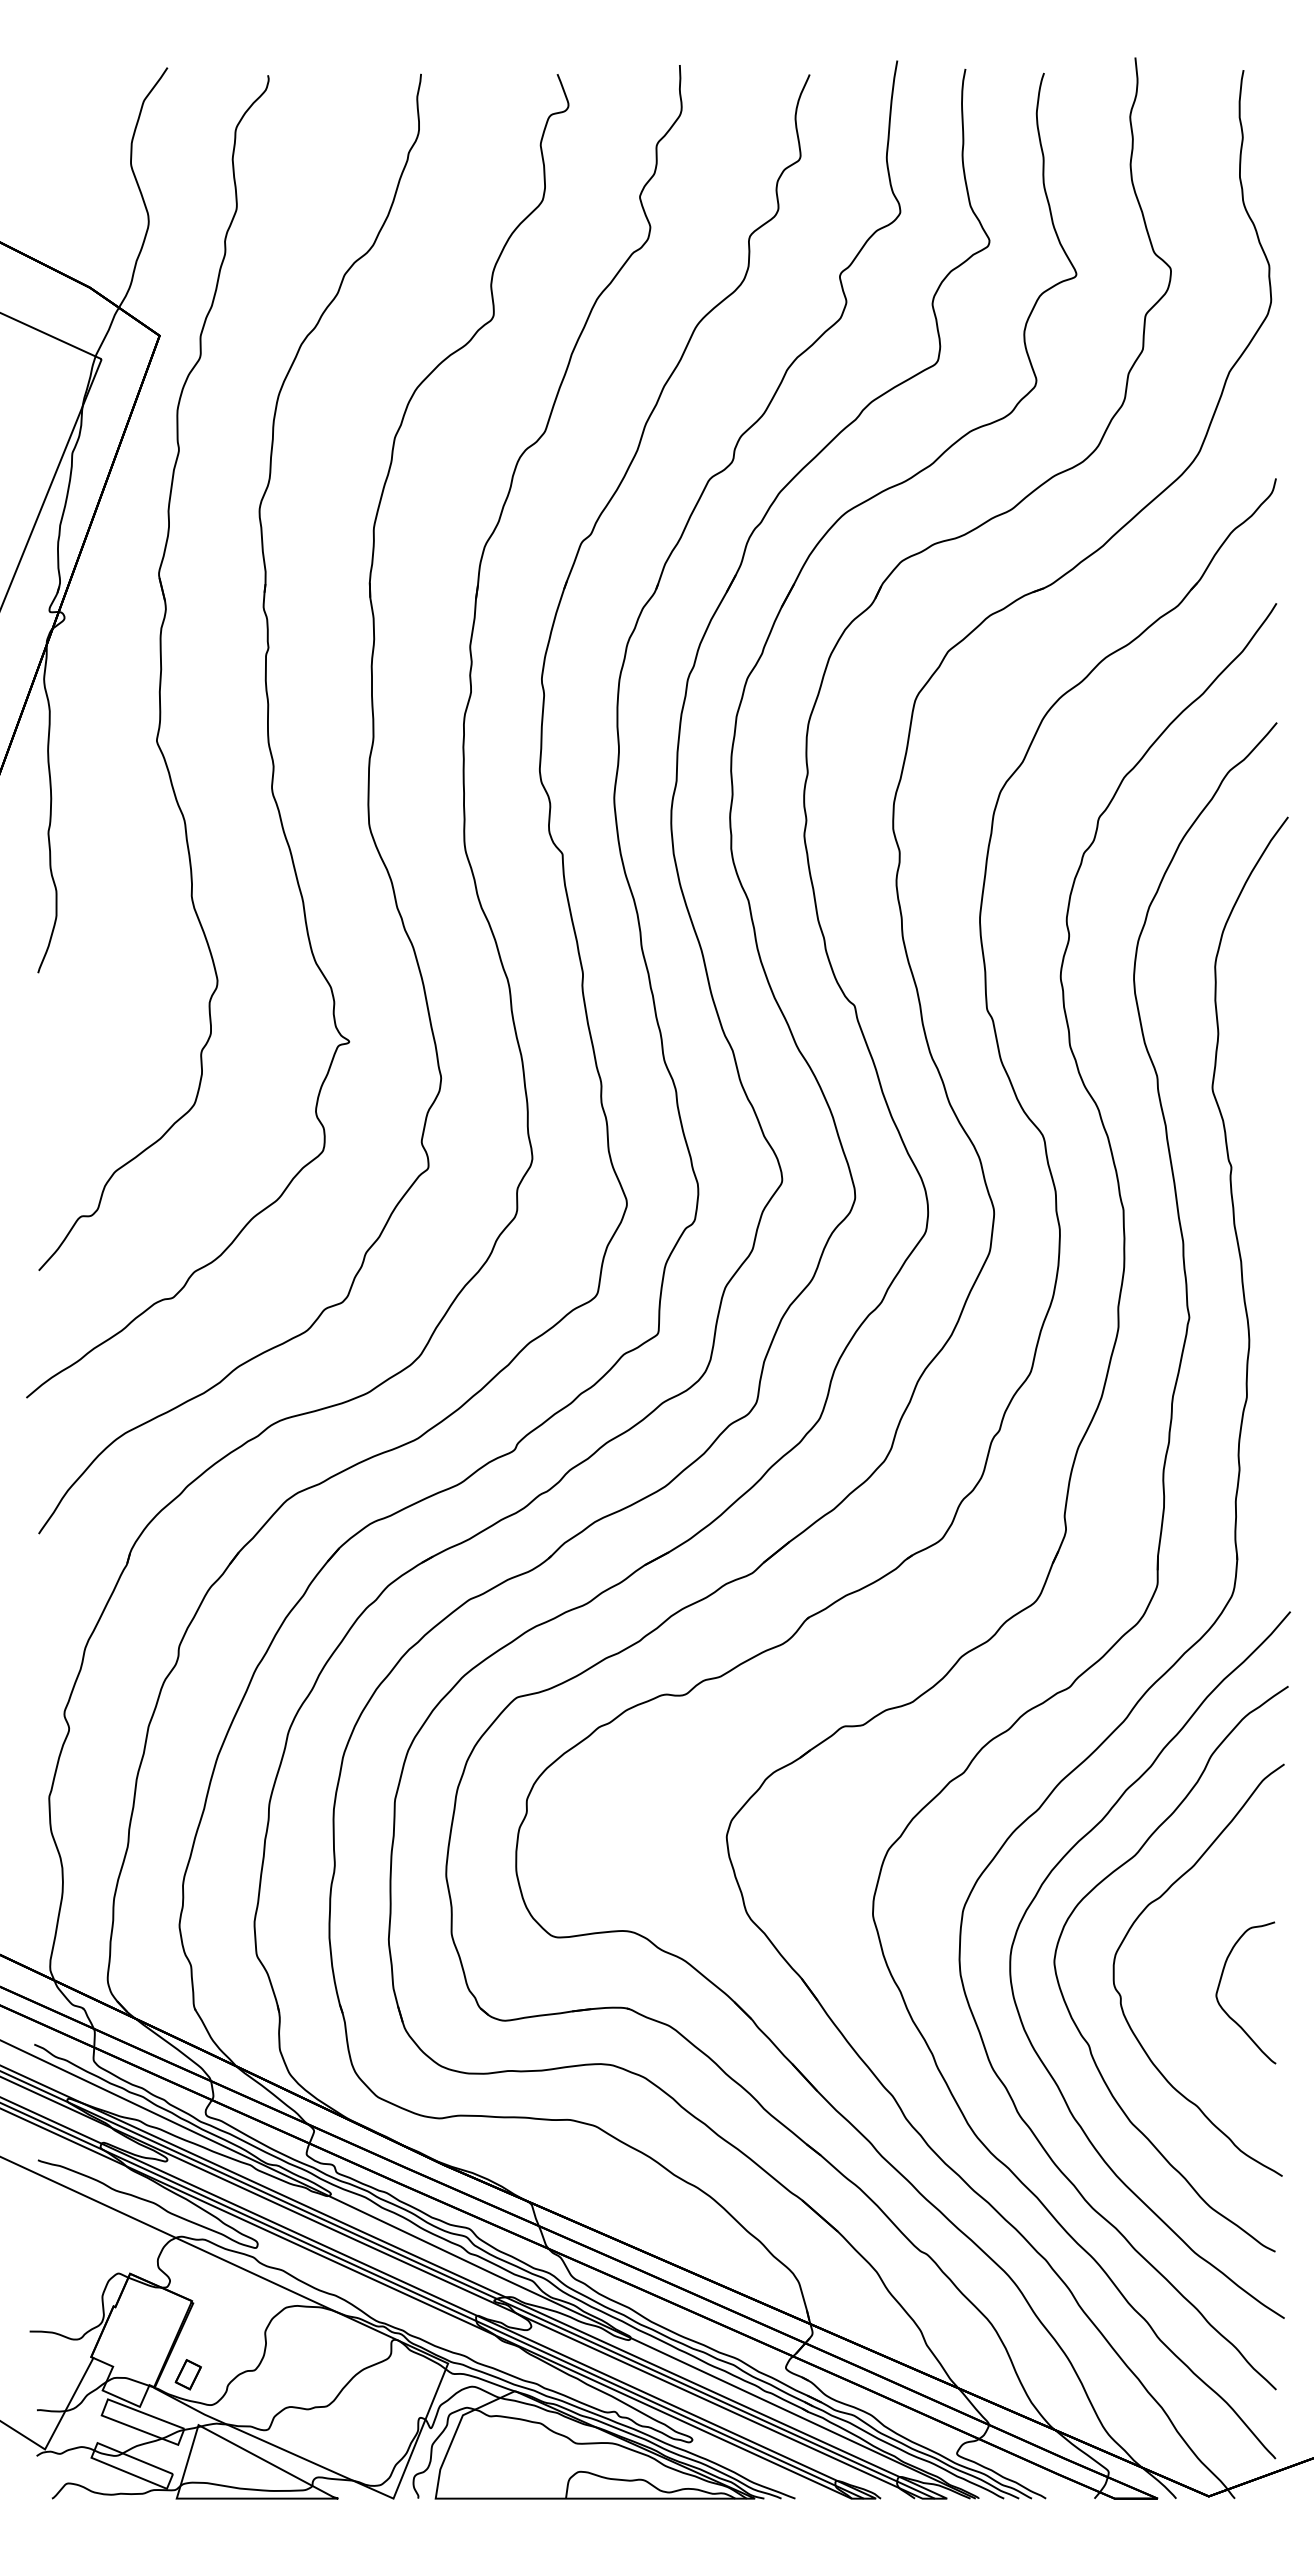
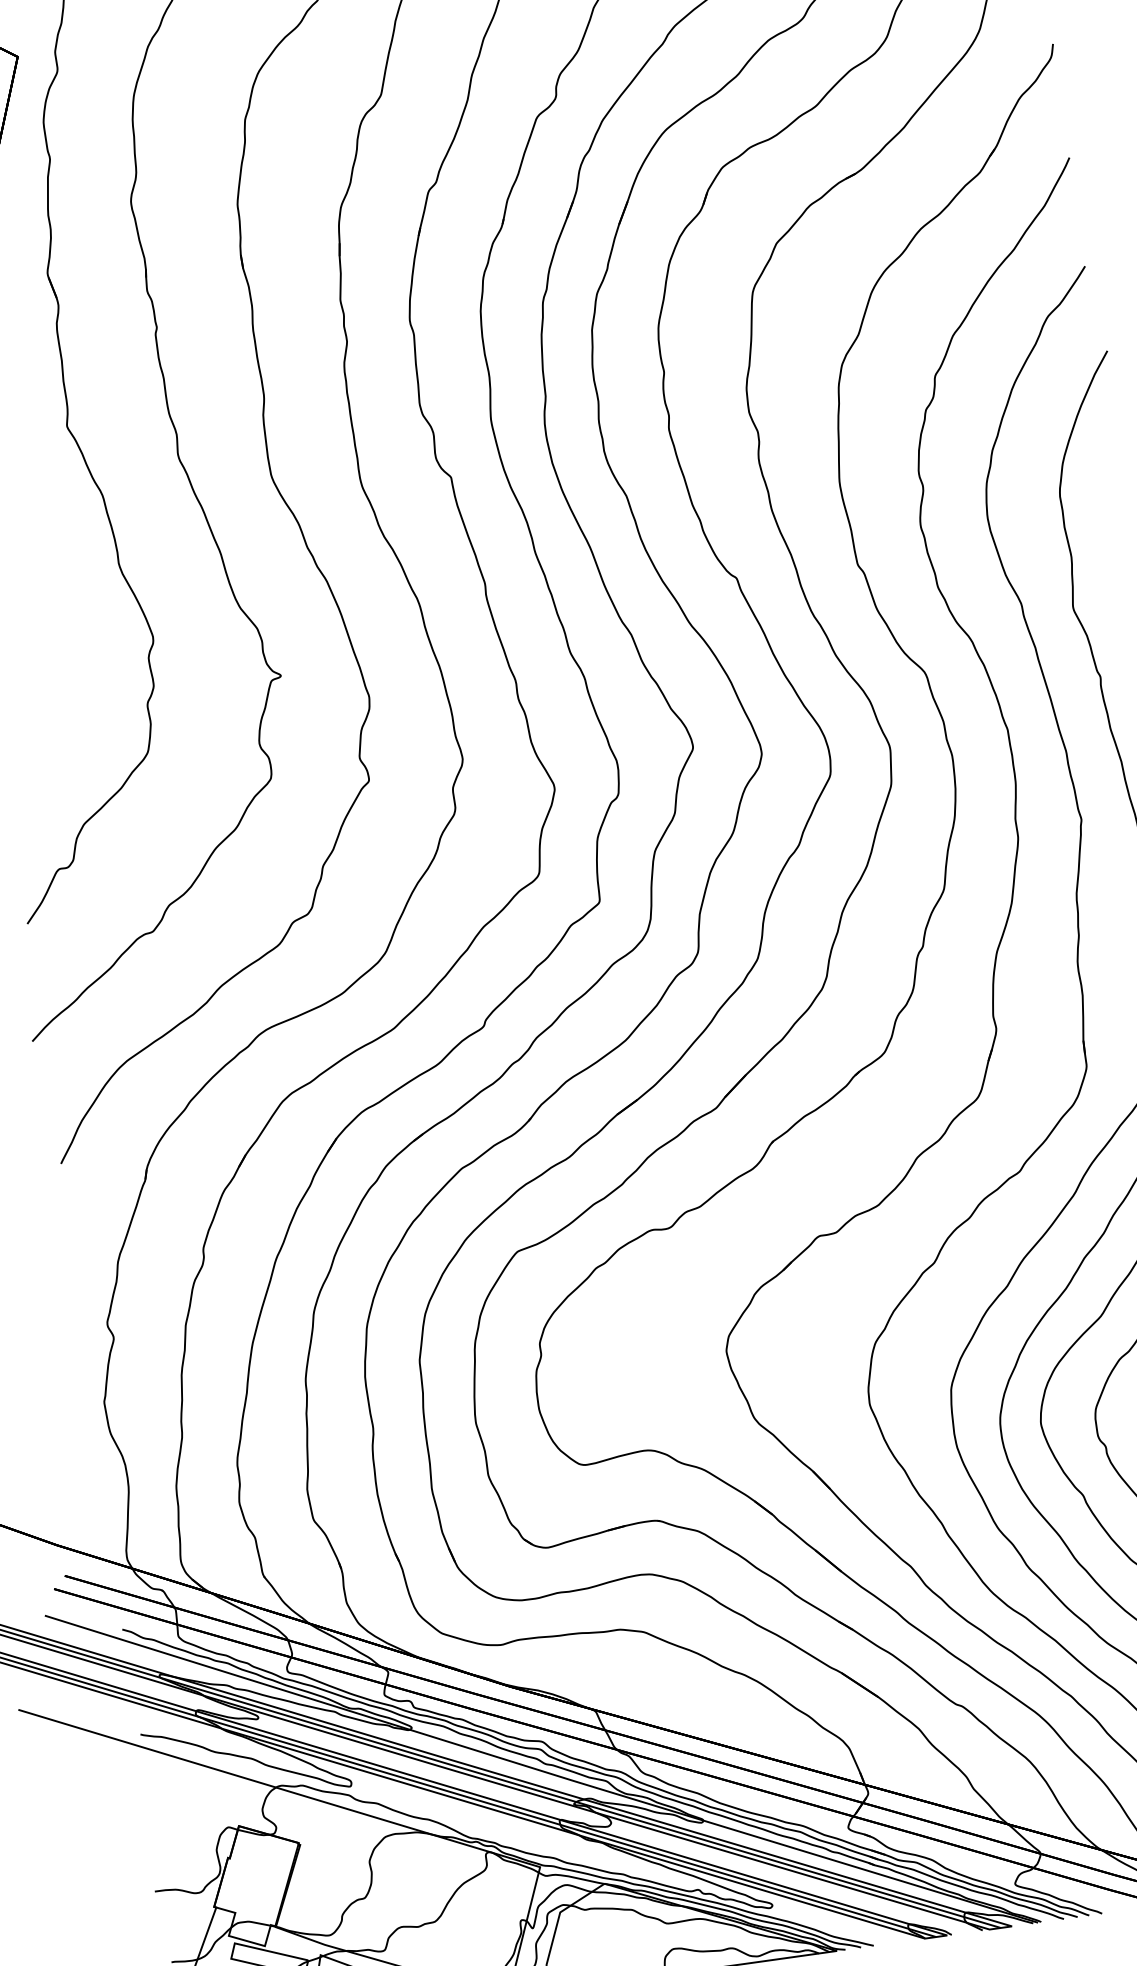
part: (187, 2374) -> (304, 1910), removed

